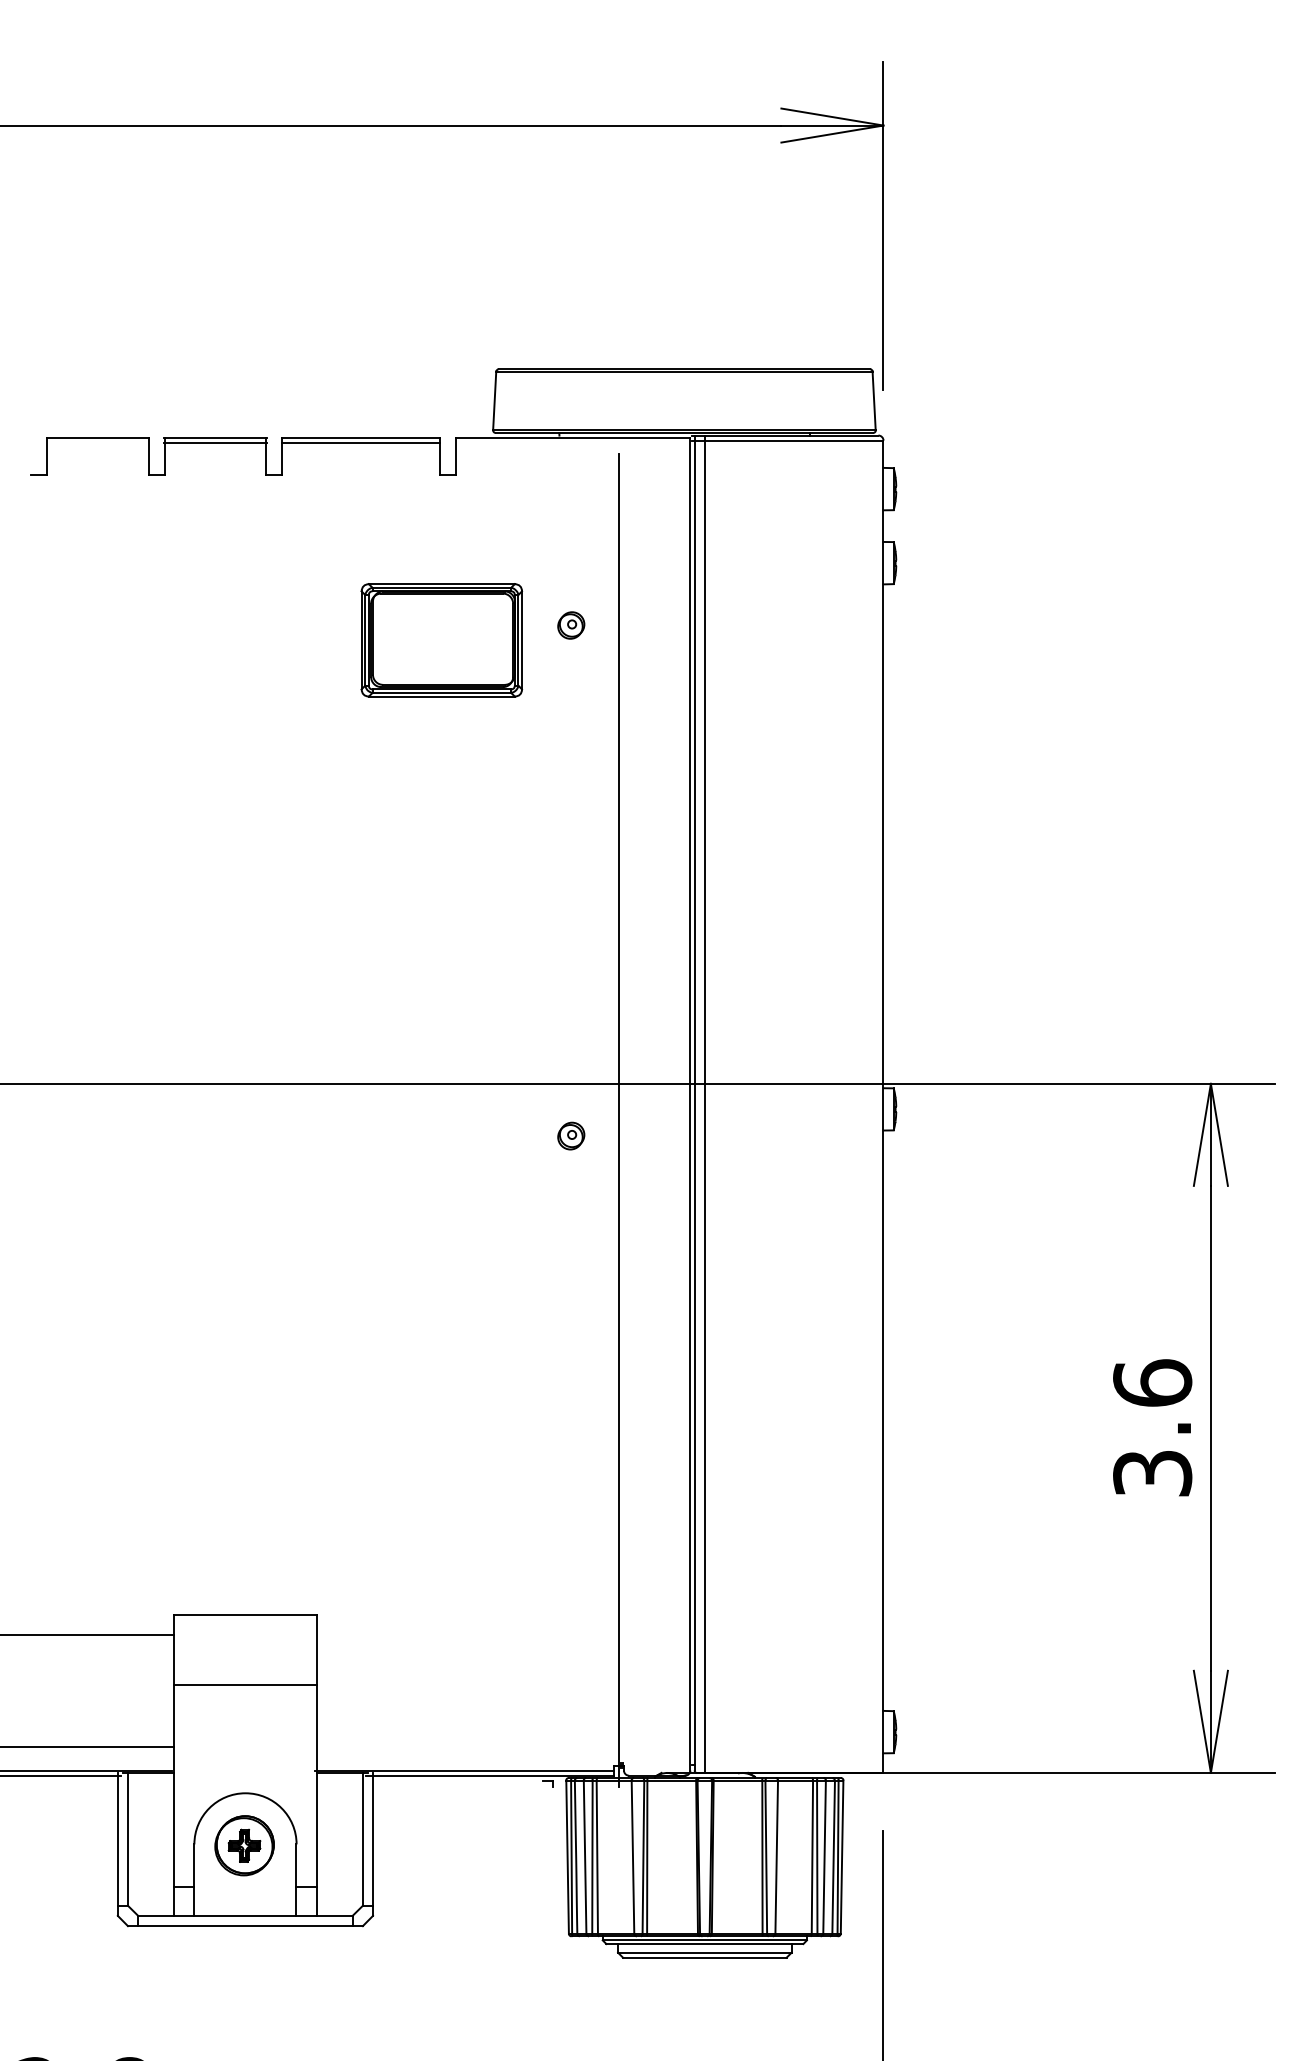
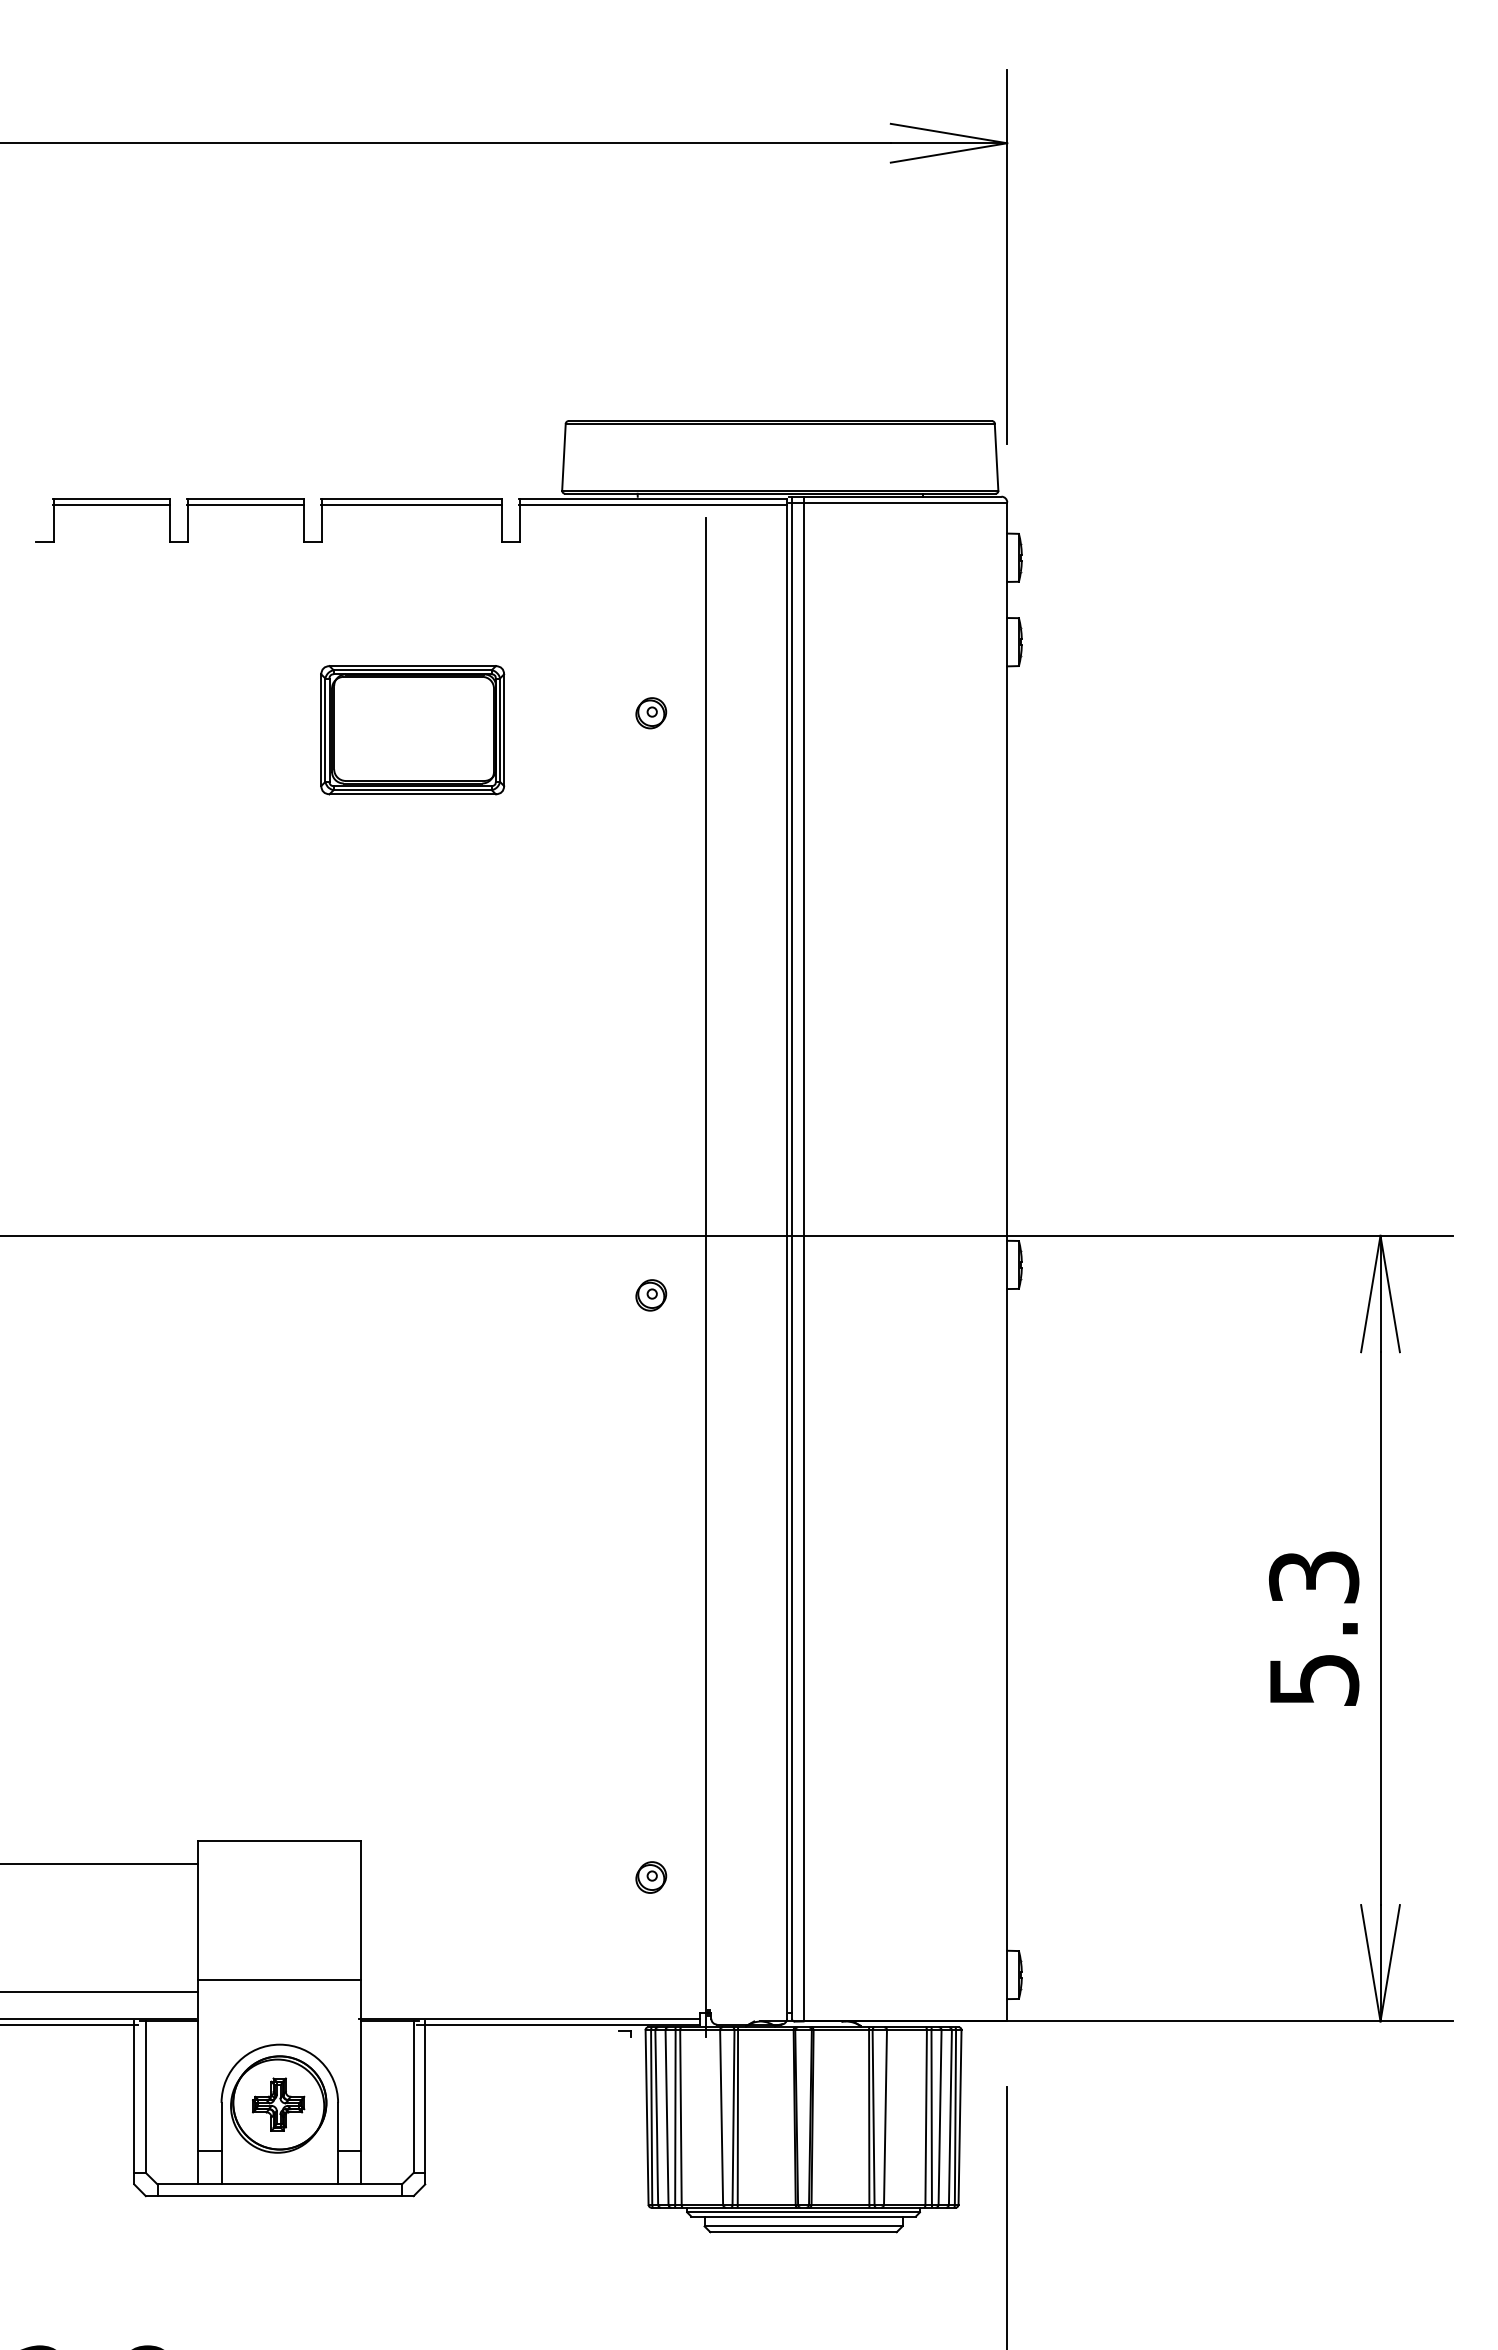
line: (97, 442) -> (111, 504), added
line: (573, 442) -> (653, 504), added
part: (441, 640) -> (412, 730), moved
text: (1152, 1427) -> (1313, 1627), 3.6 -> 5.3
part: (571, 1646) -> (651, 1877), added
line: (245, 1685) -> (279, 1980), moved
part: (244, 1845) -> (278, 2104), size x1.43

